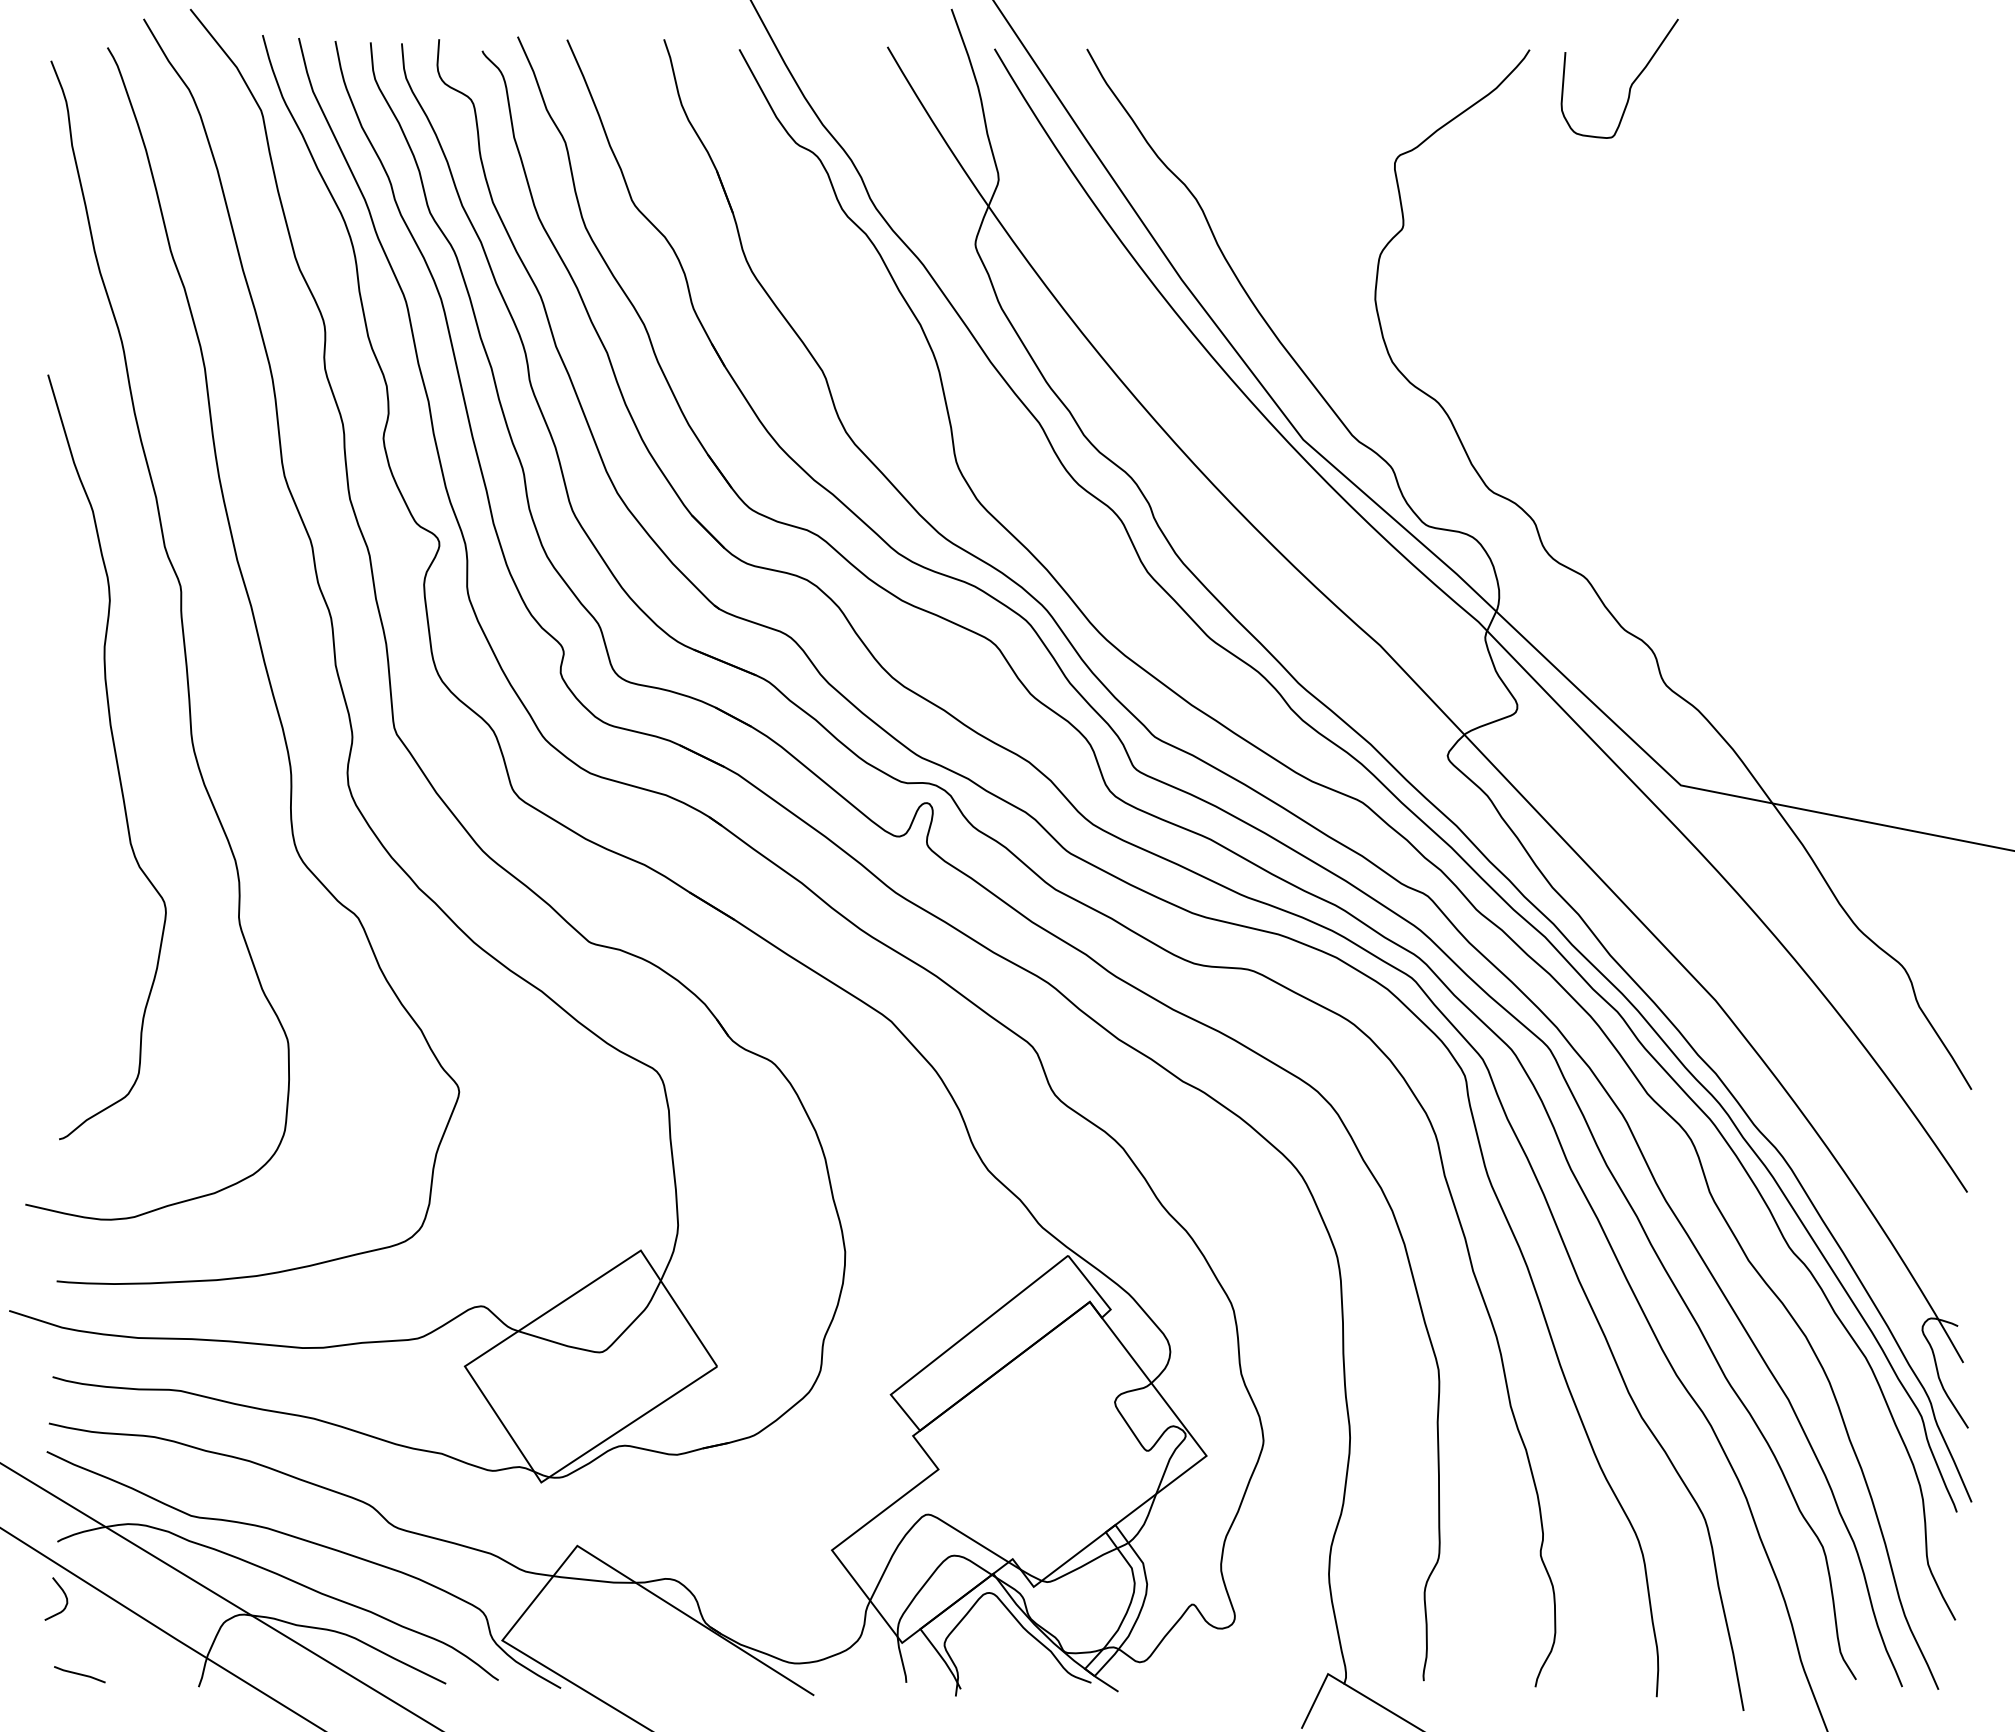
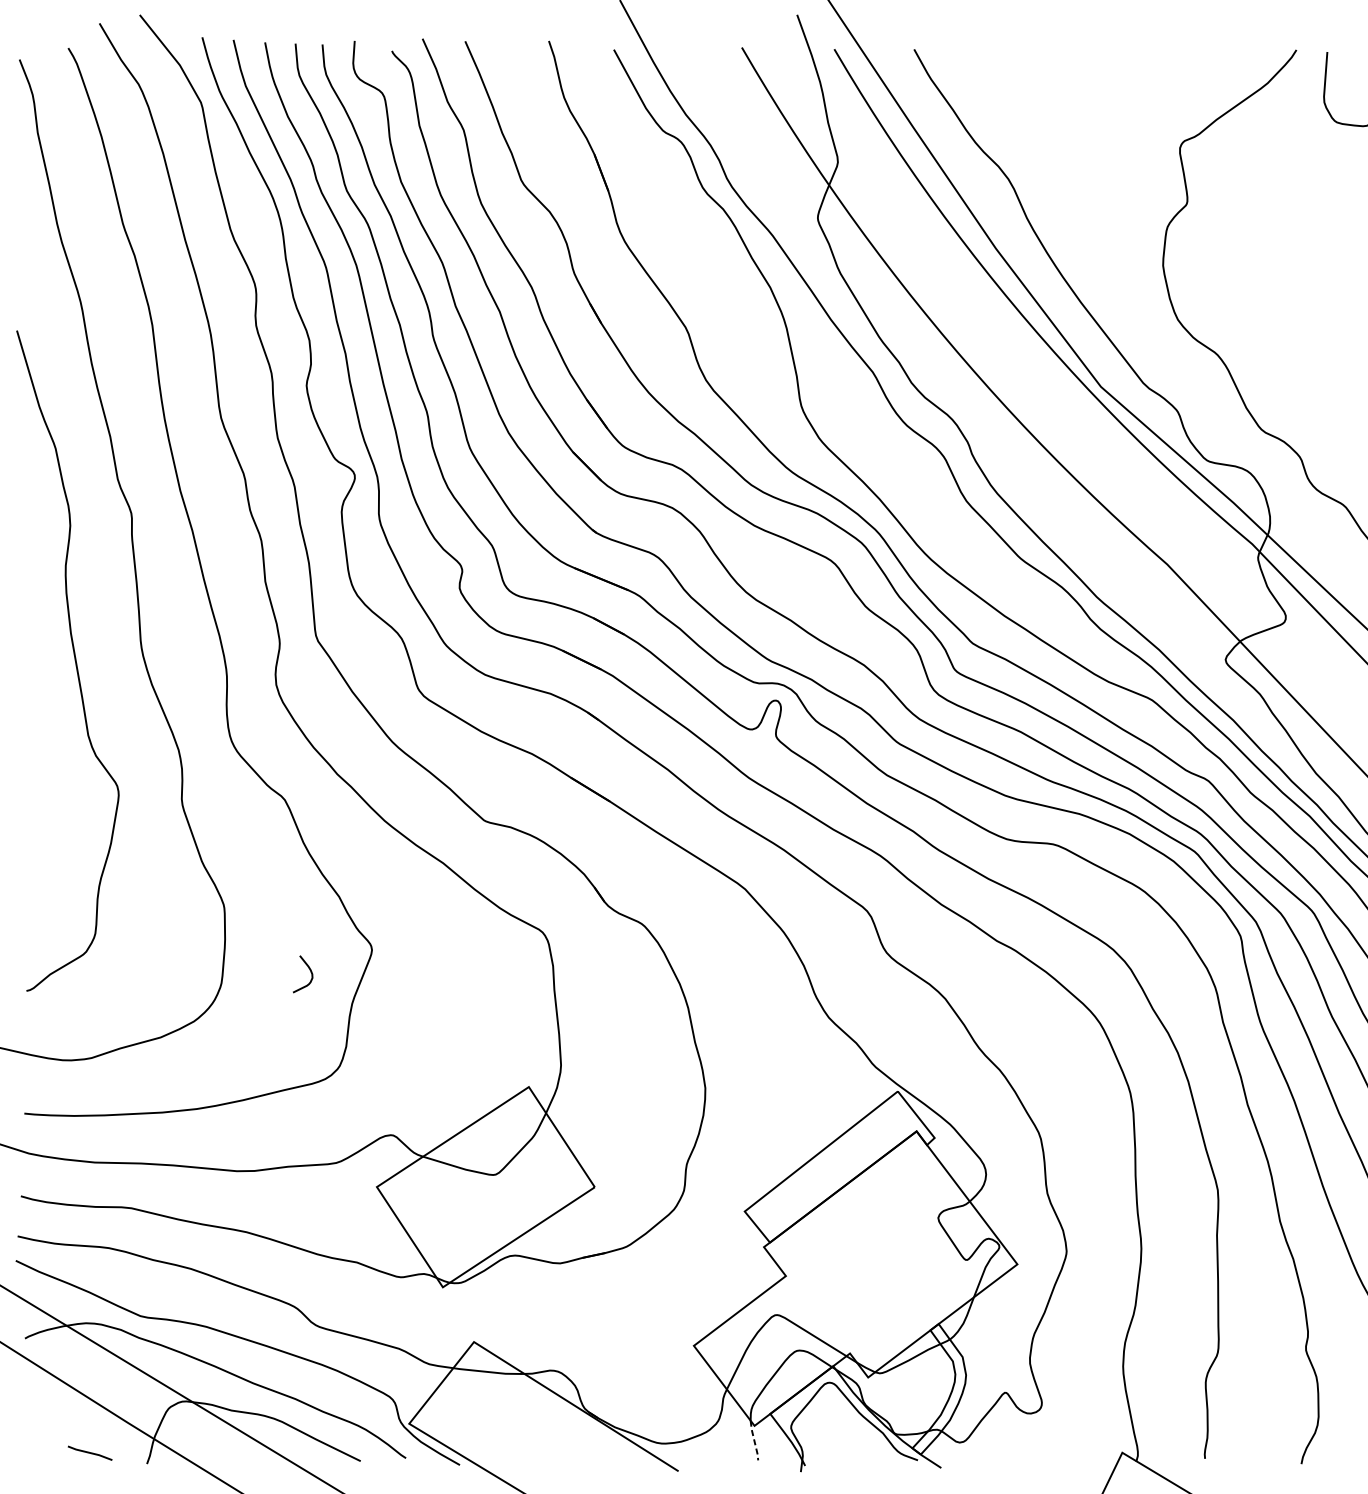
curve: (64, 1595) -> (310, 971), moved
line: (901, 1659) -> (753, 1440), solid -> dashed
line: (79, 1674) -> (89, 1453), moved

